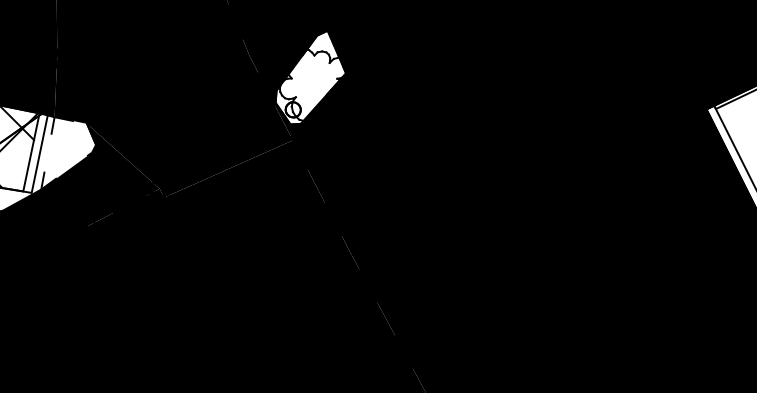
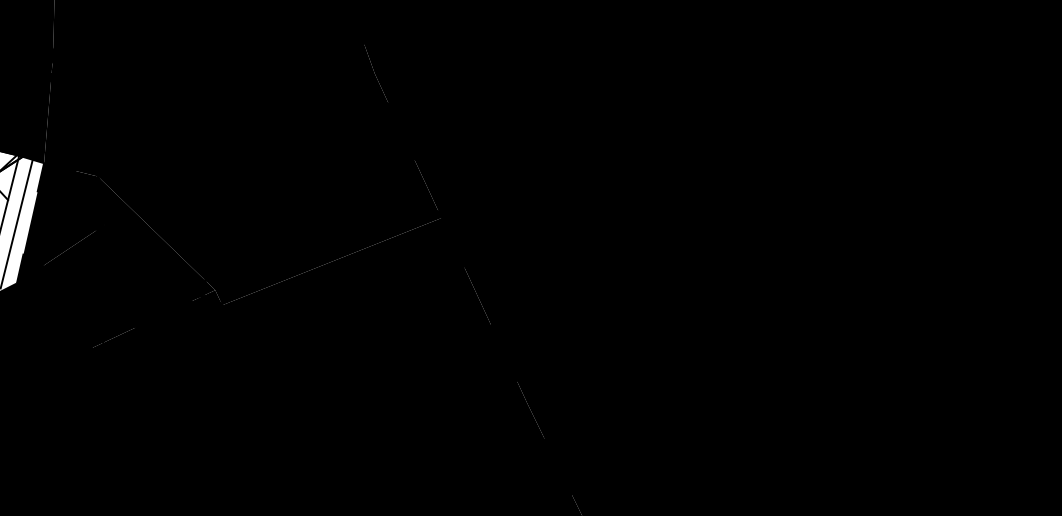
fill: (310, 77) -> (475, 113), added
fill: (68, 153) -> (64, 224), added

